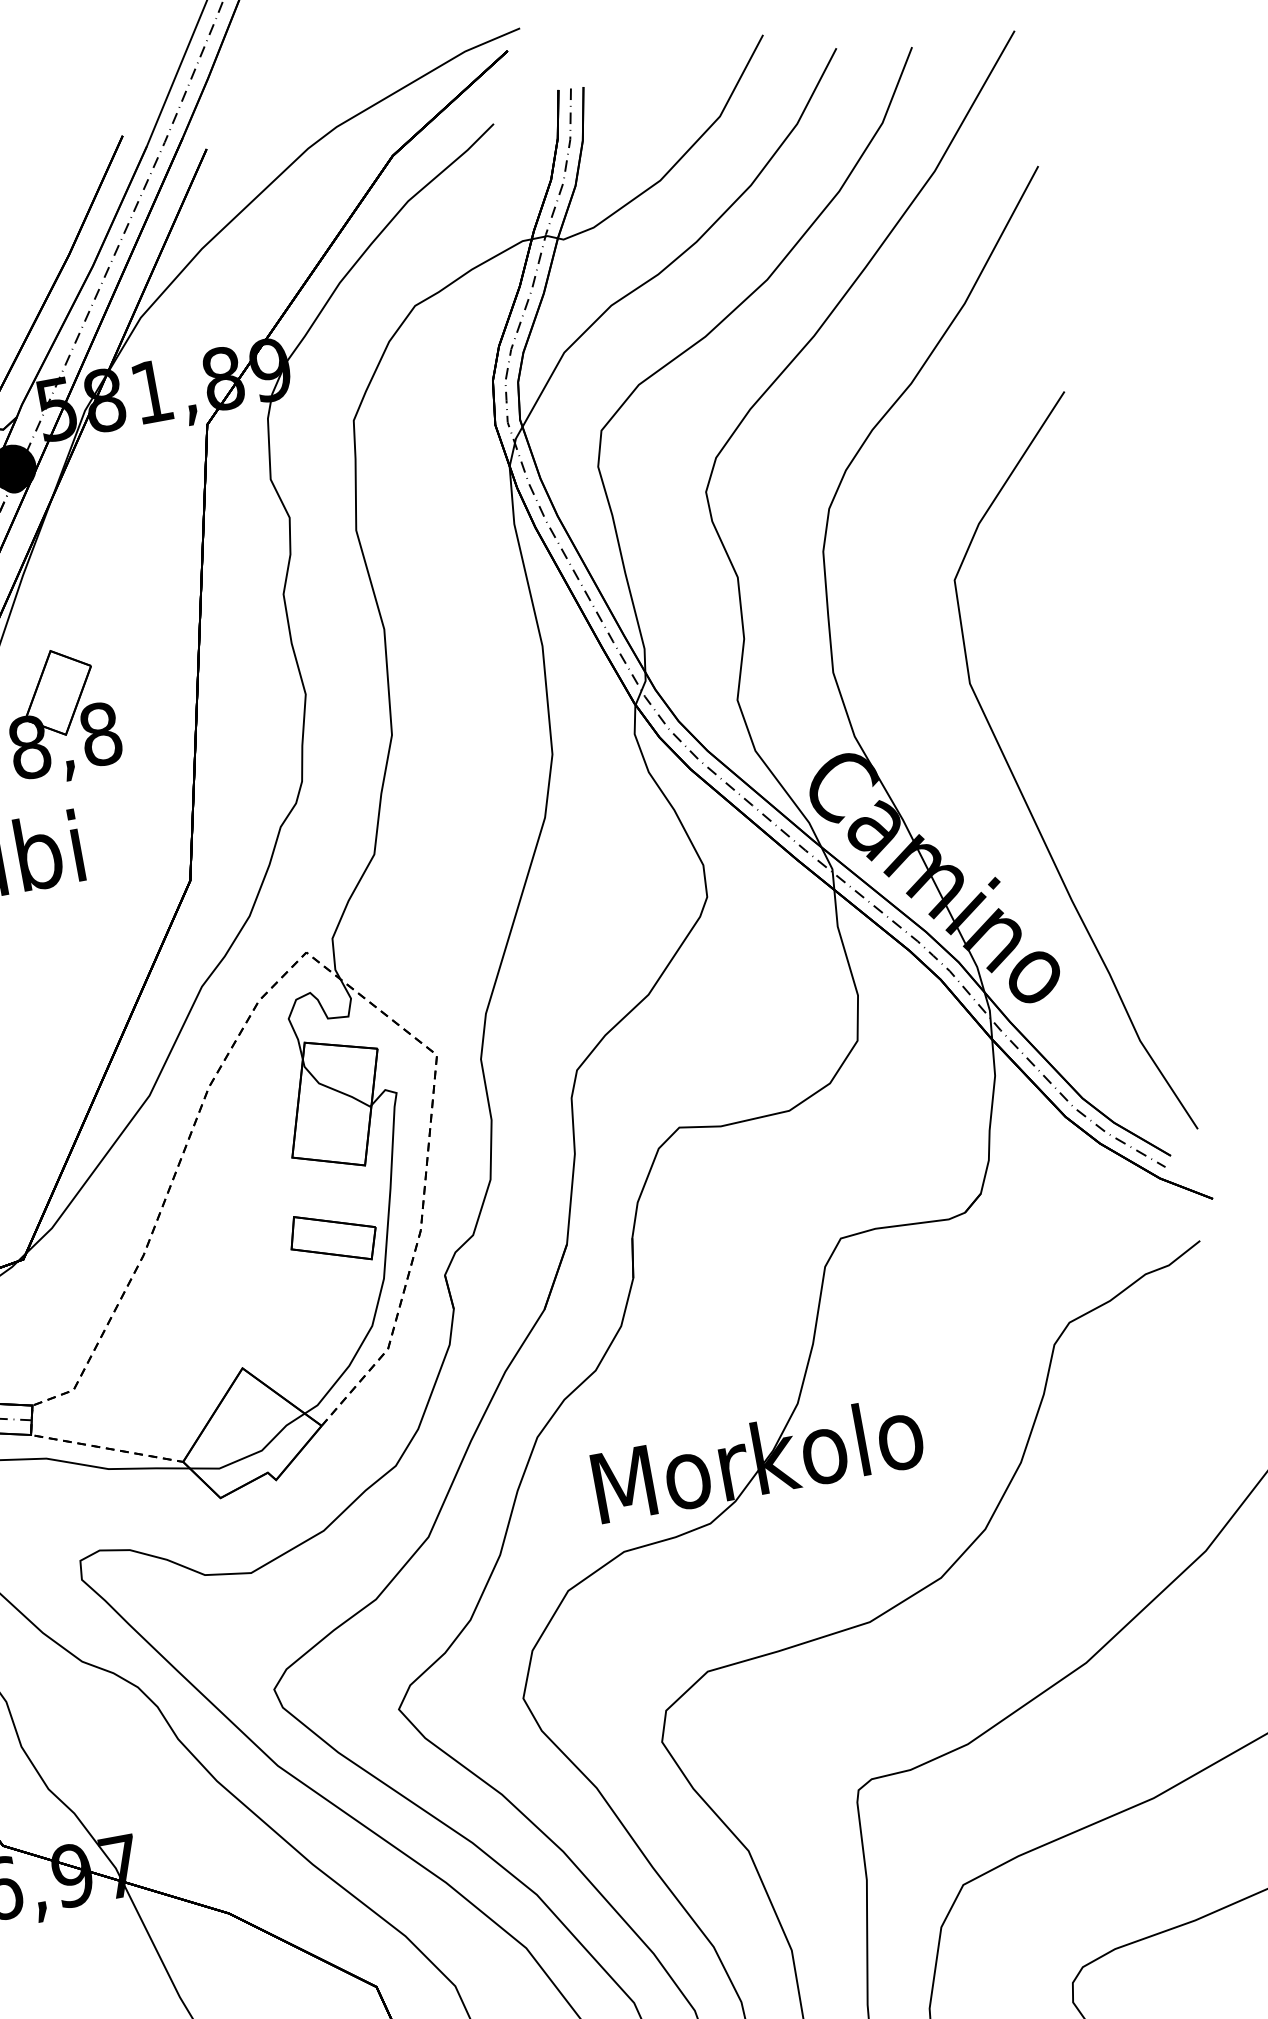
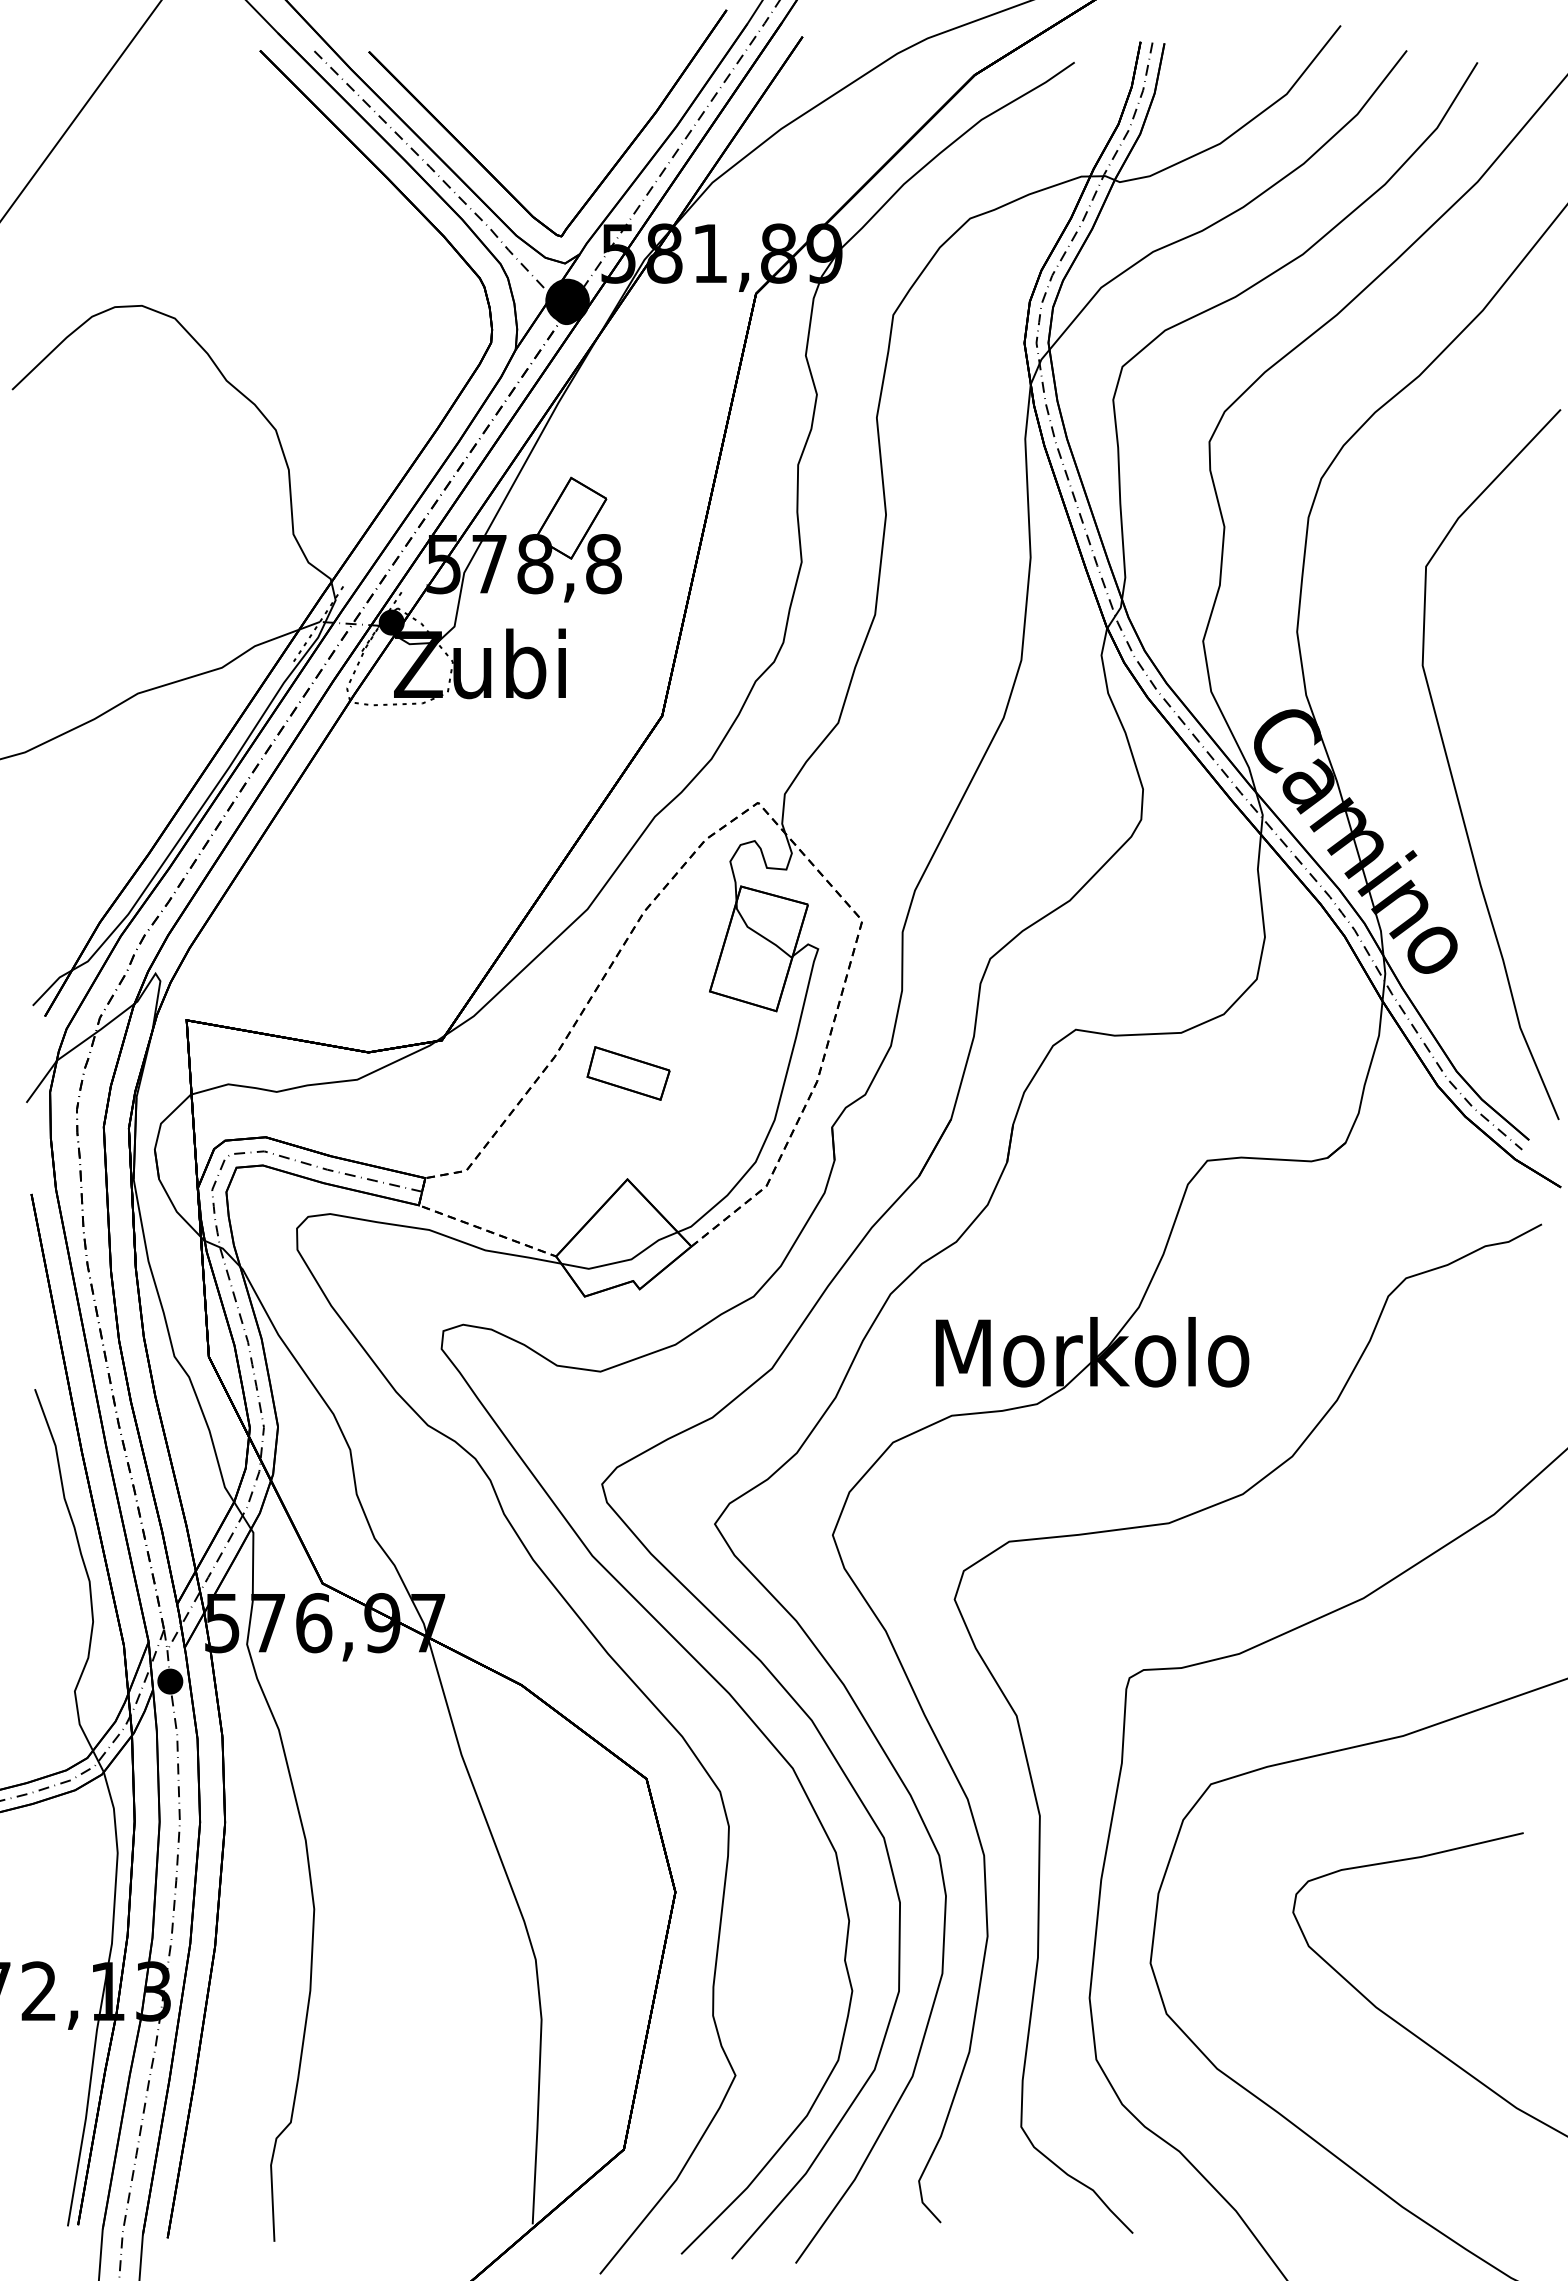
part: (333, 1238) -> (628, 1073), moved

